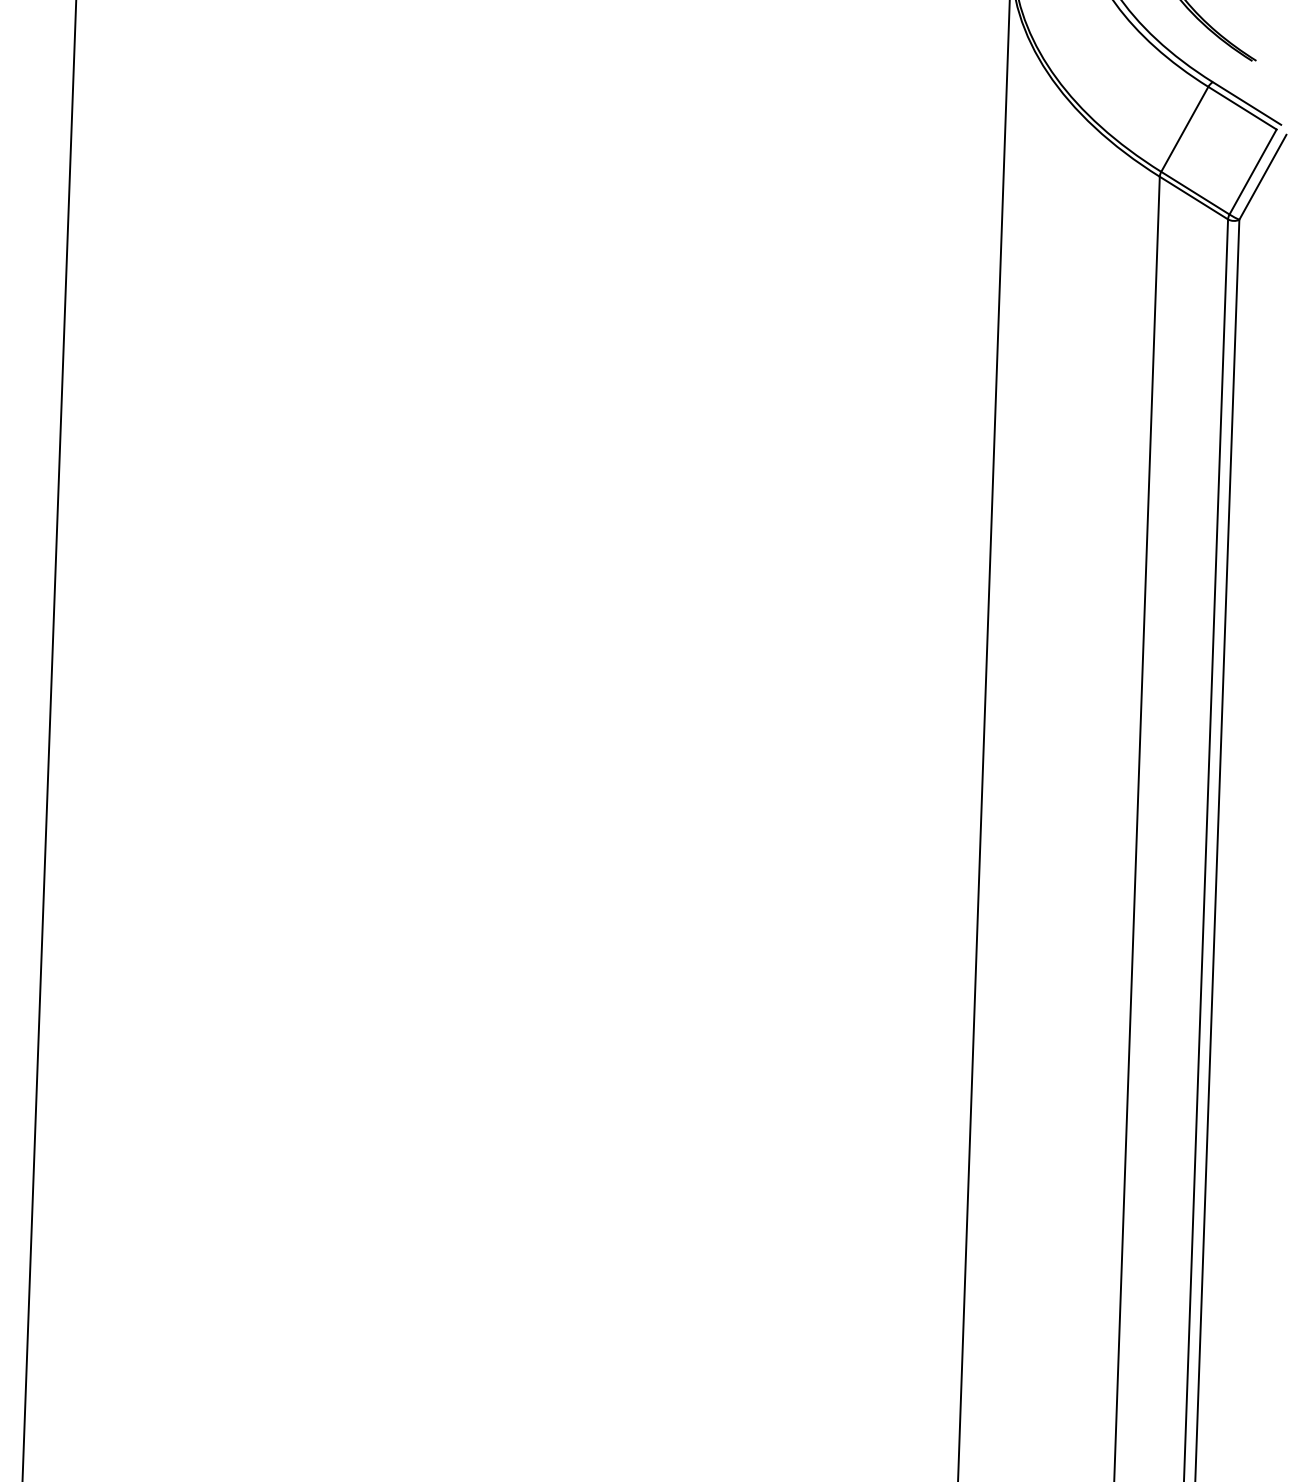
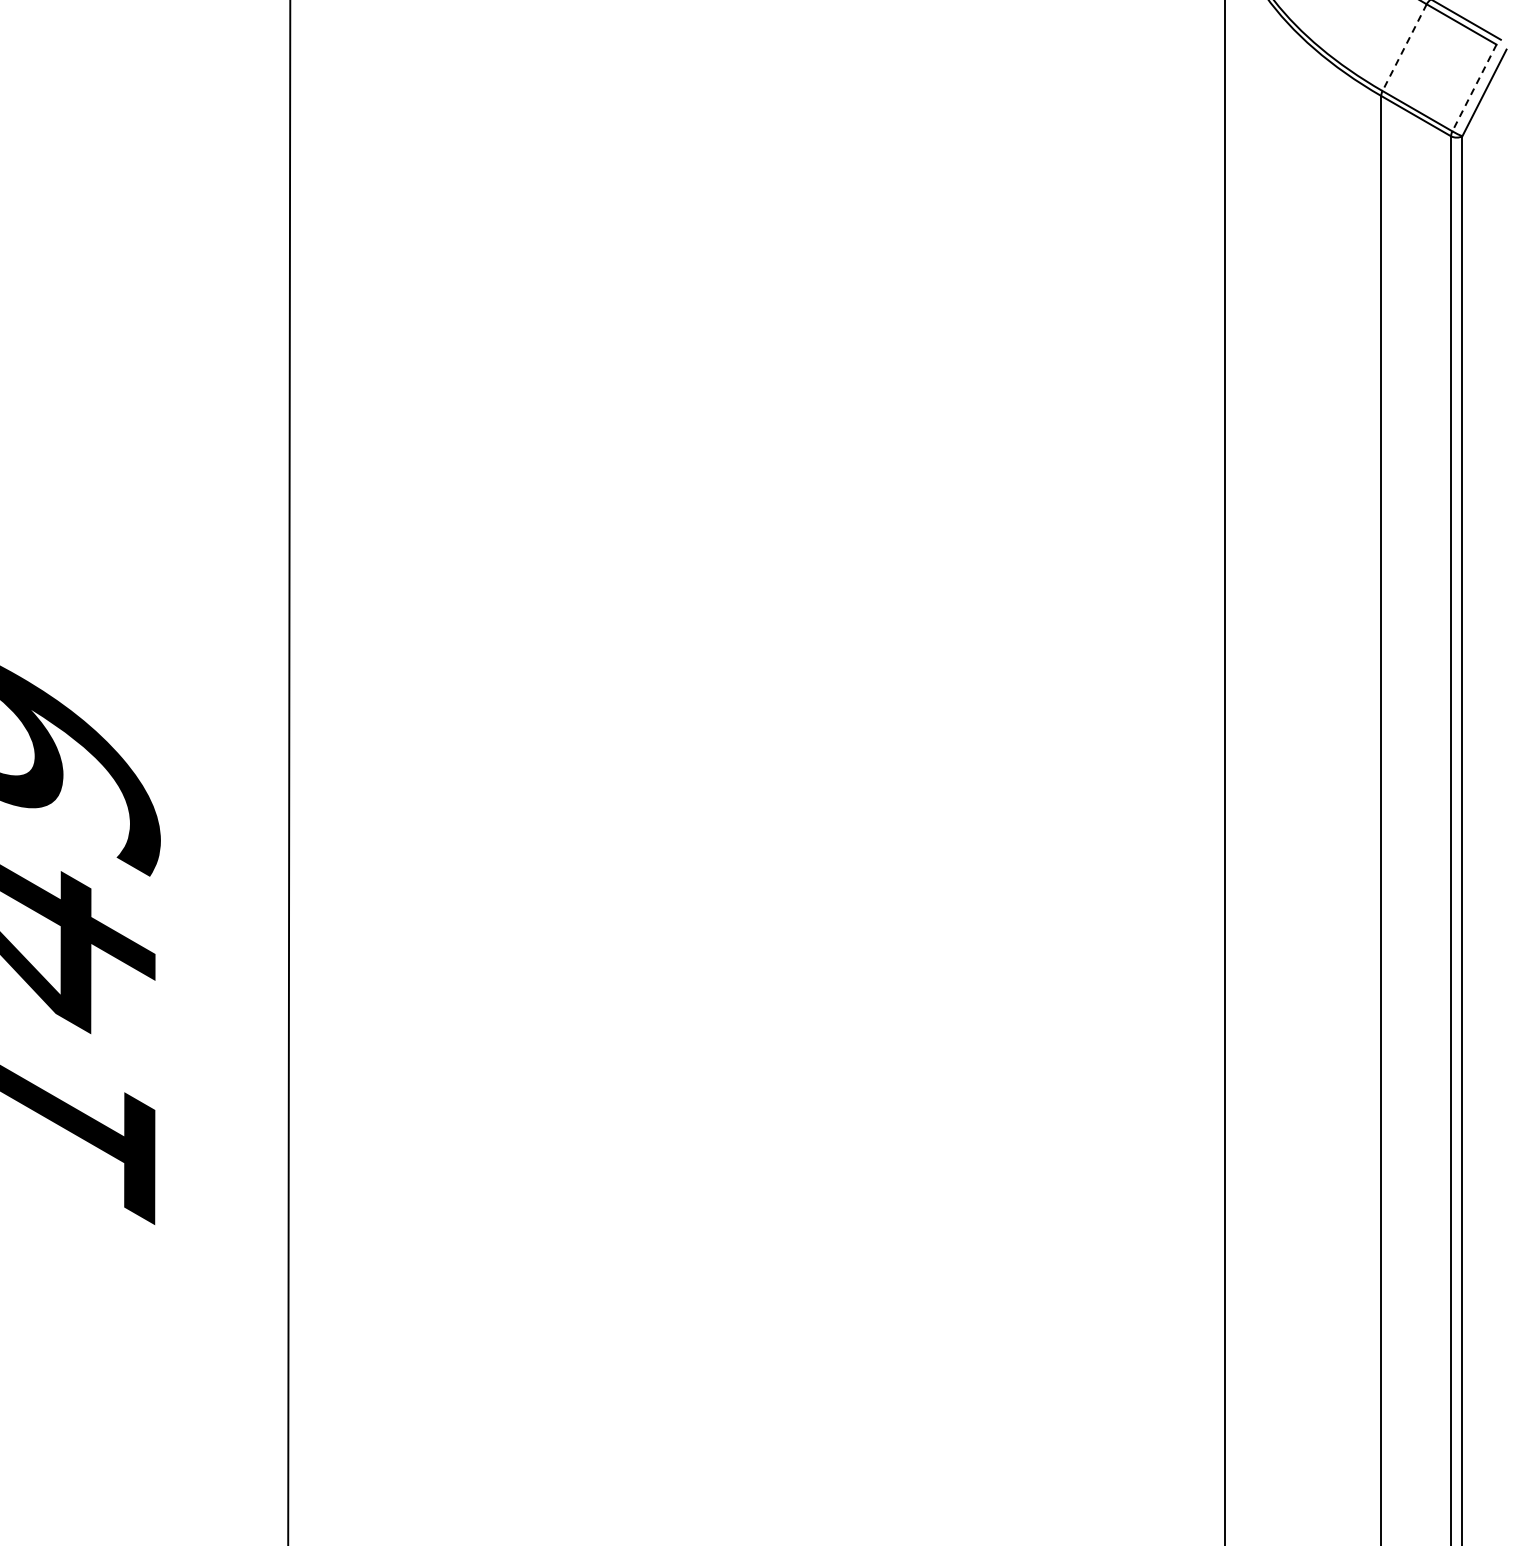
line: (1184, 129) -> (1404, 47), solid -> dashed
line: (1253, 172) -> (1474, 88), solid -> dashed

